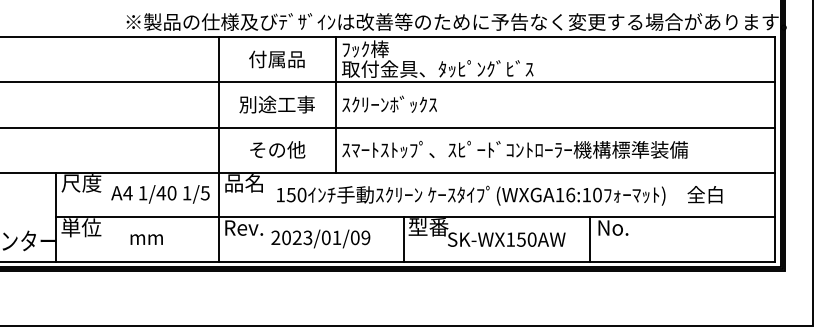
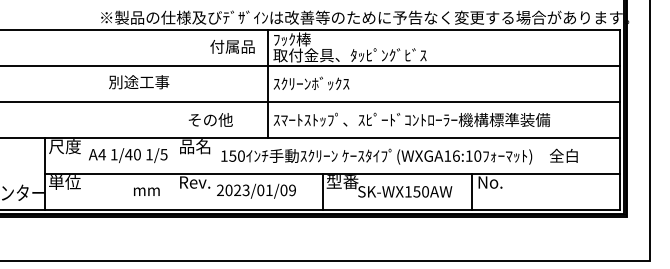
text: (276, 59) -> (232, 46), moved
text: (276, 104) -> (138, 82), moved
line: (218, 149) -> (174, 119), removed
text: (277, 149) -> (210, 119), moved
text: (146, 239) -> (146, 191), moved

